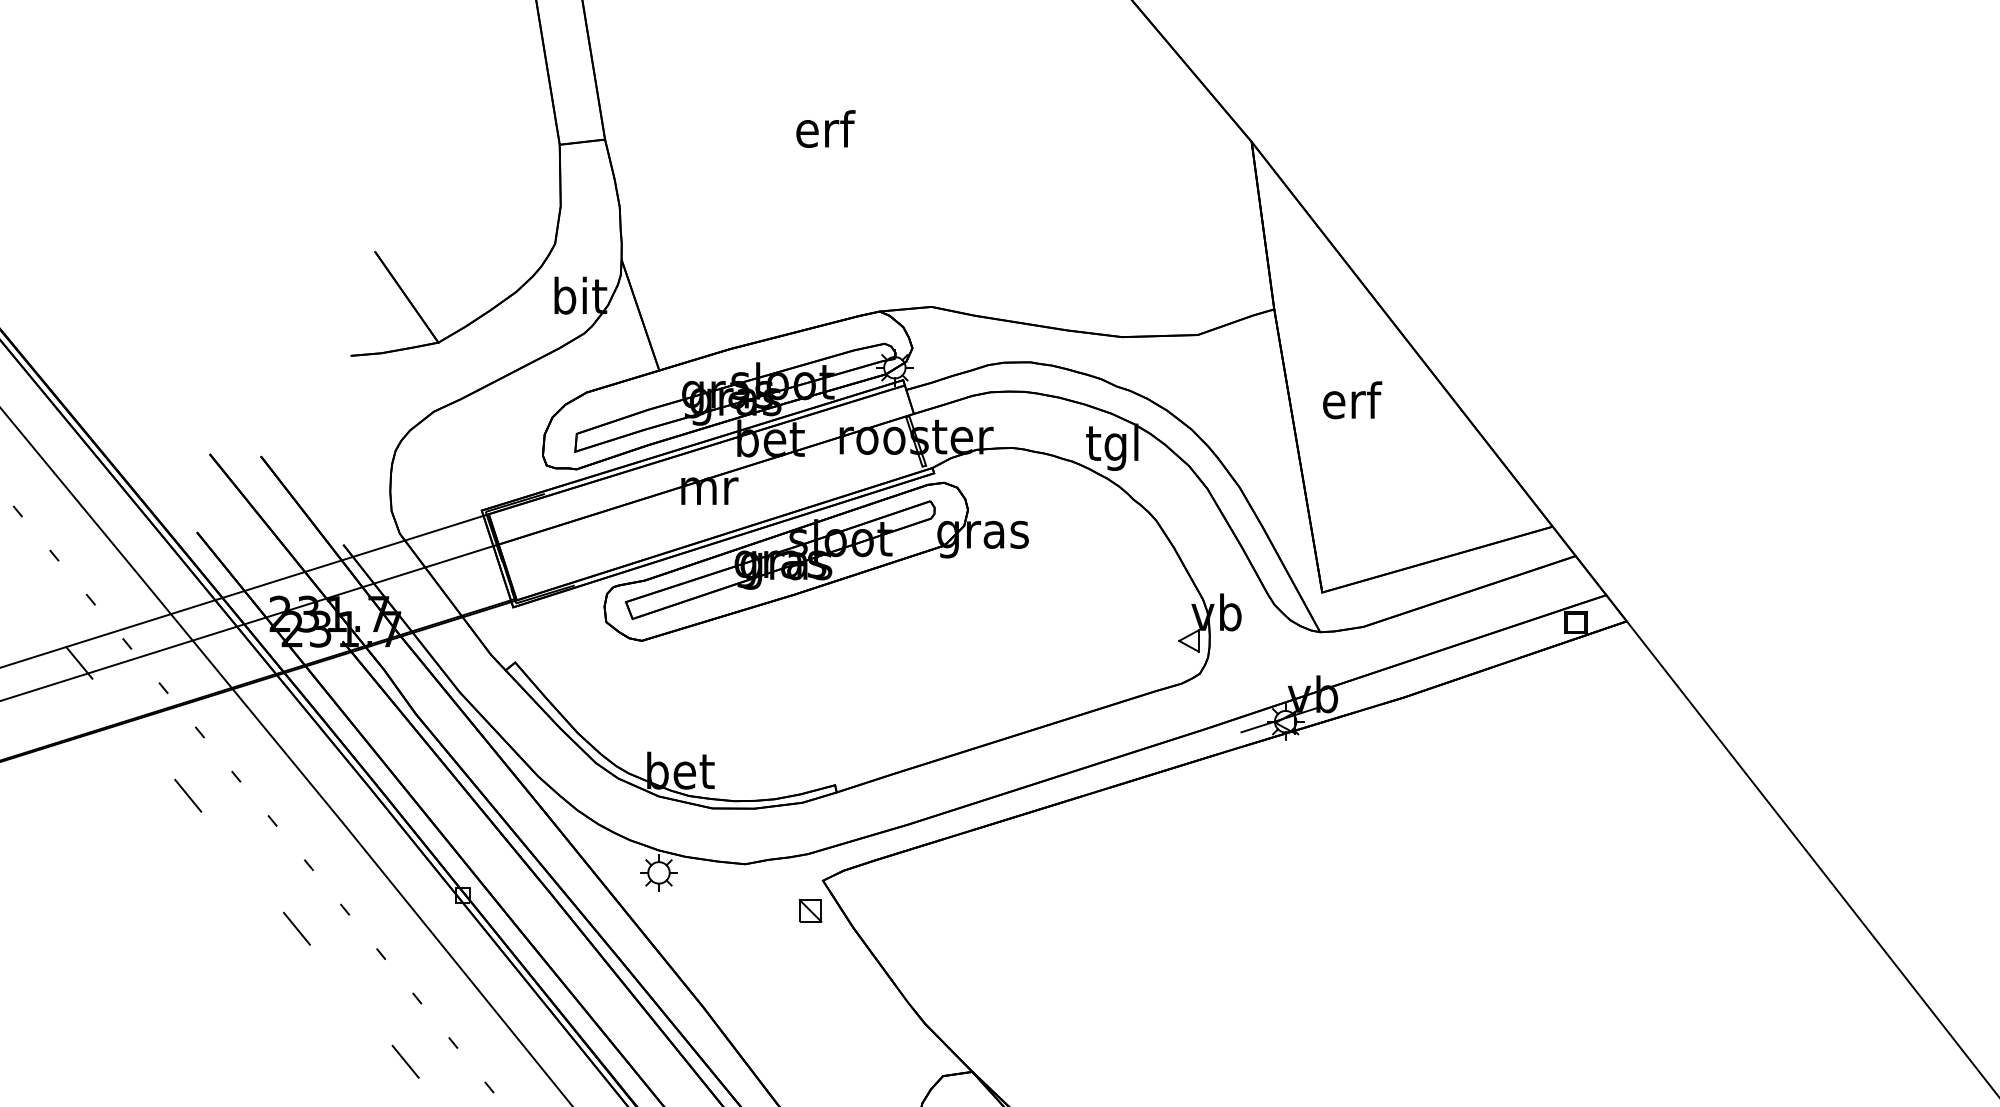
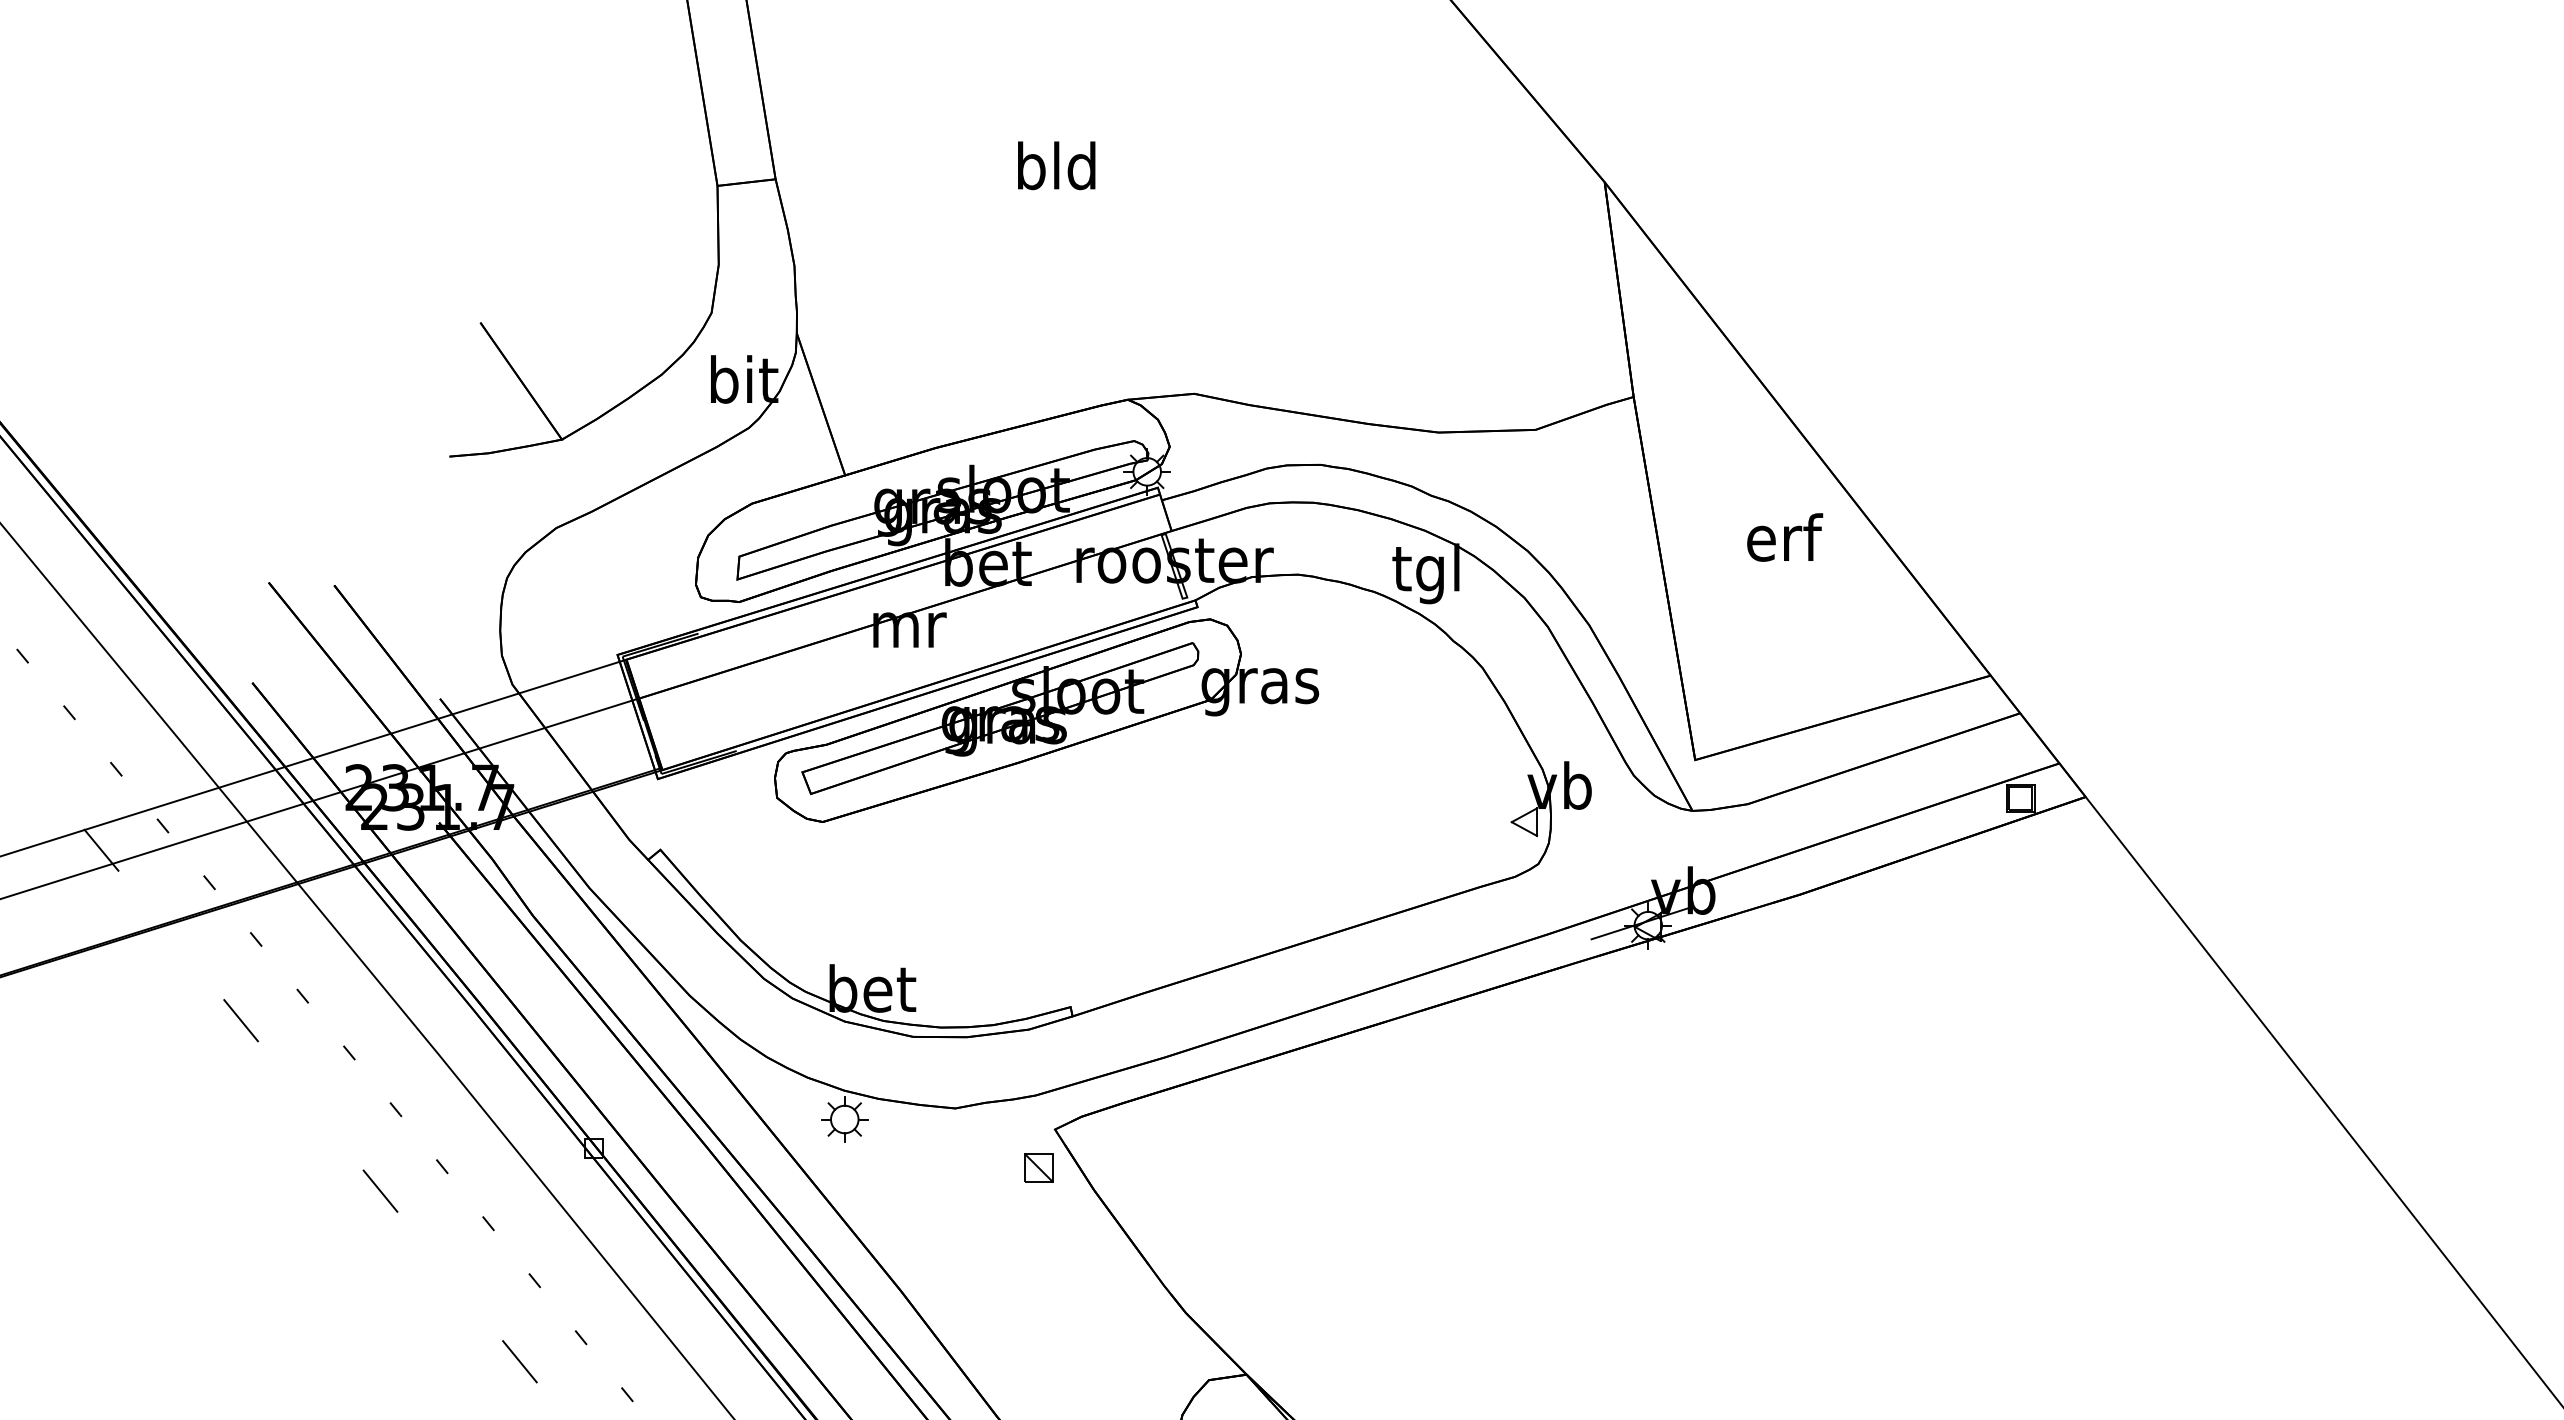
text: (824, 128) -> (1057, 165), erf -> bld
text: (1352, 400) -> (1785, 537), moved

